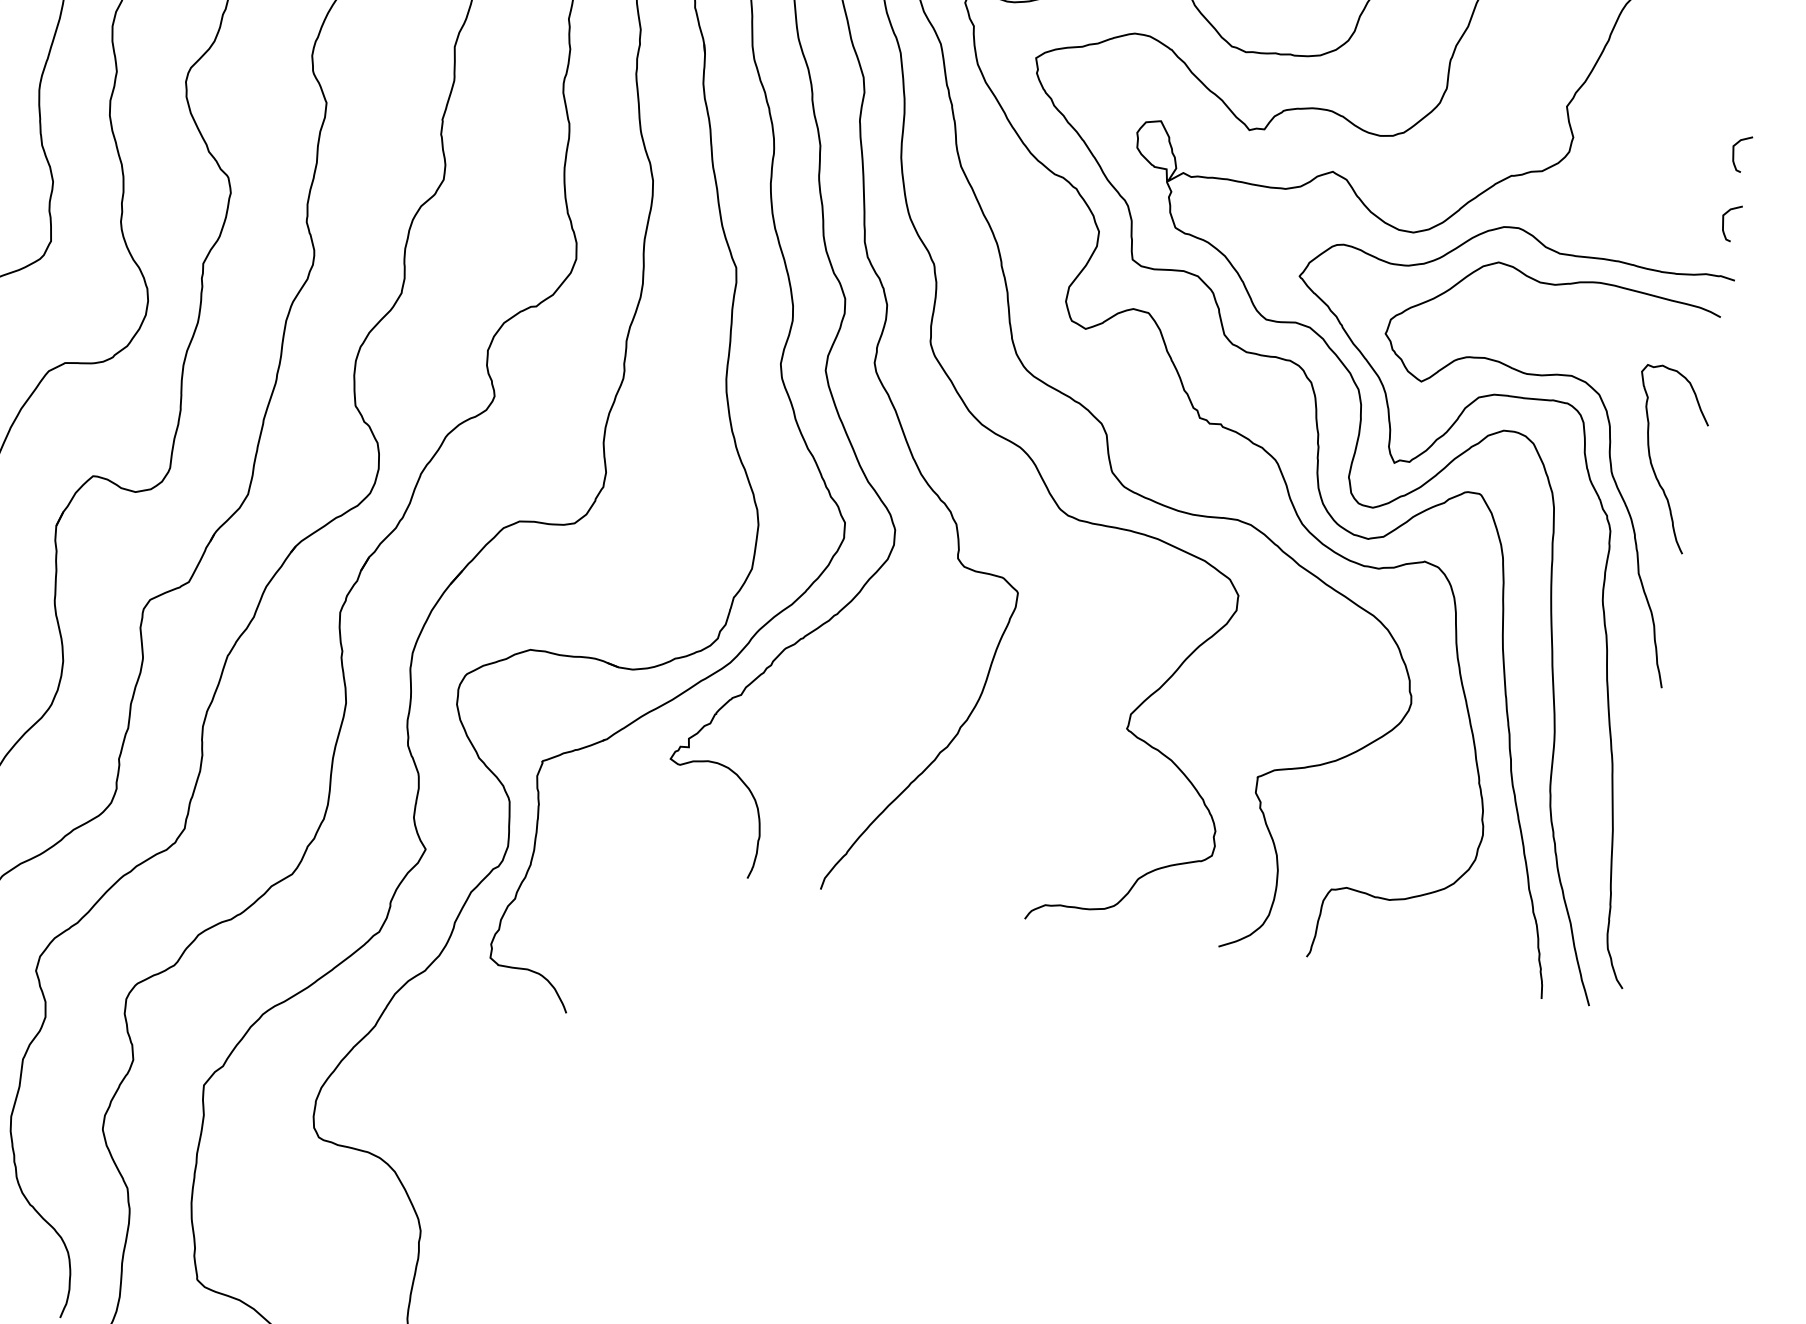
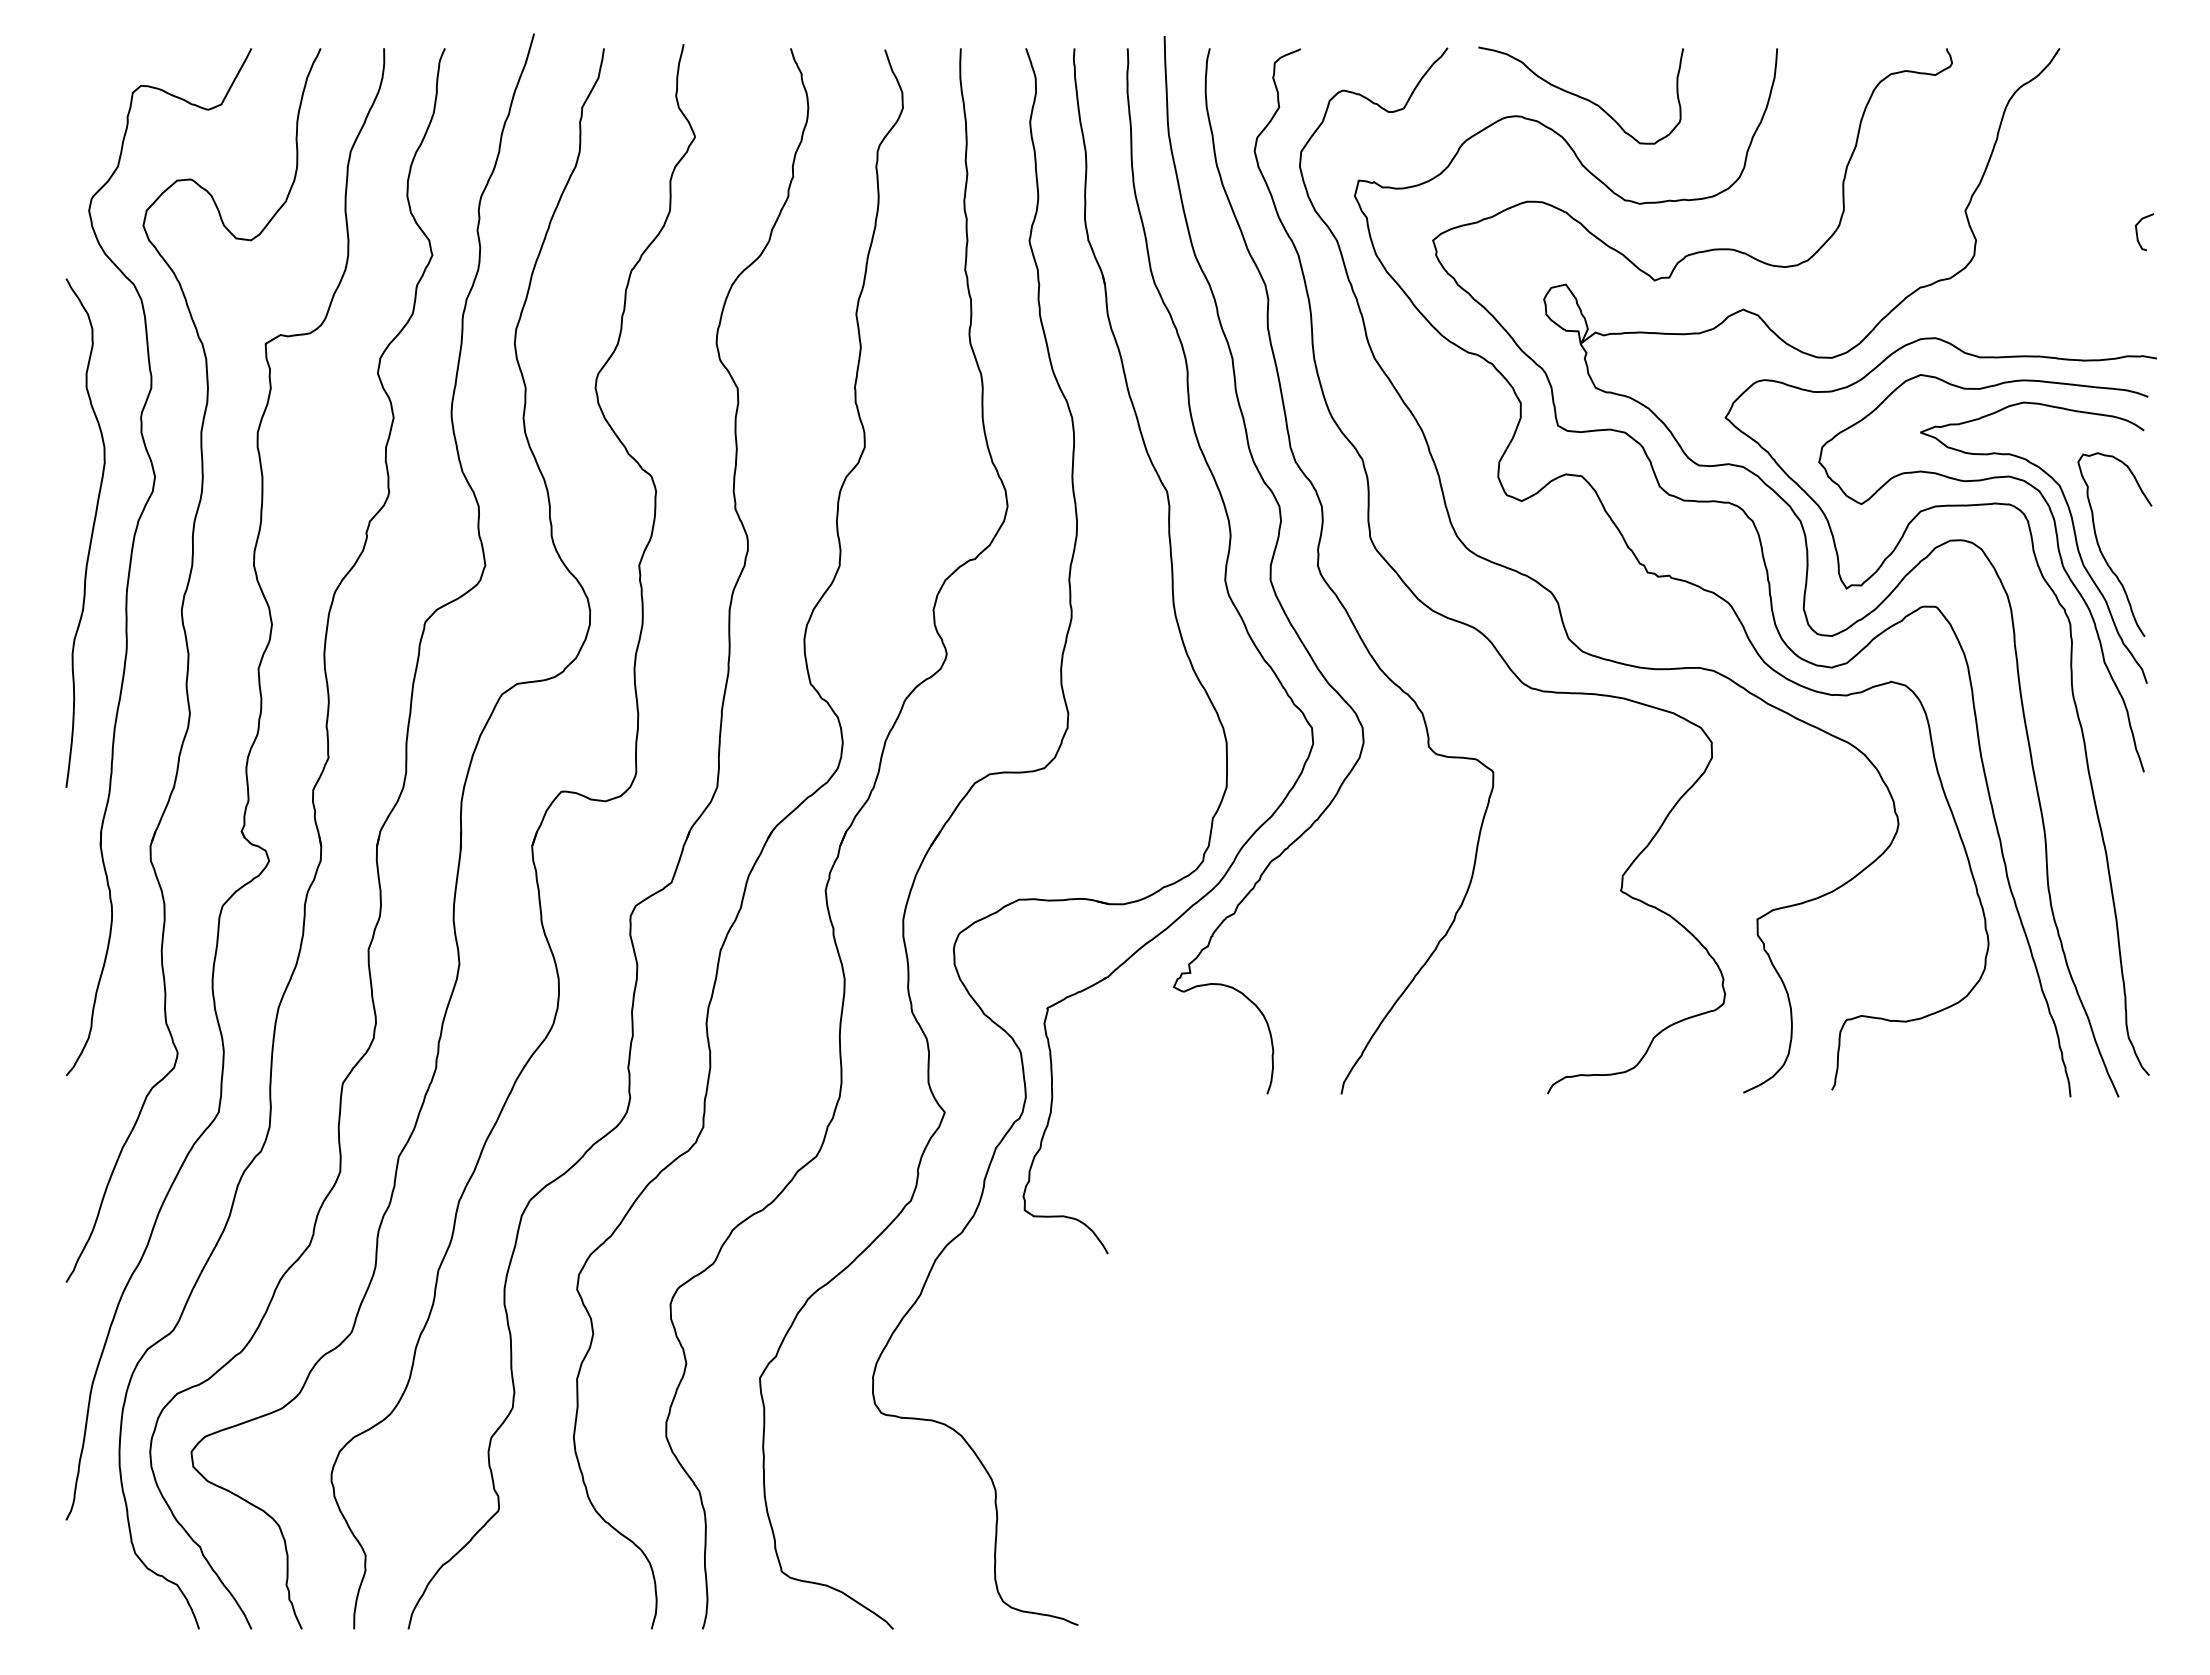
curve: (1723, 222) -> (2137, 302), removed
curve: (1626, 440) -> (2073, 532), added

